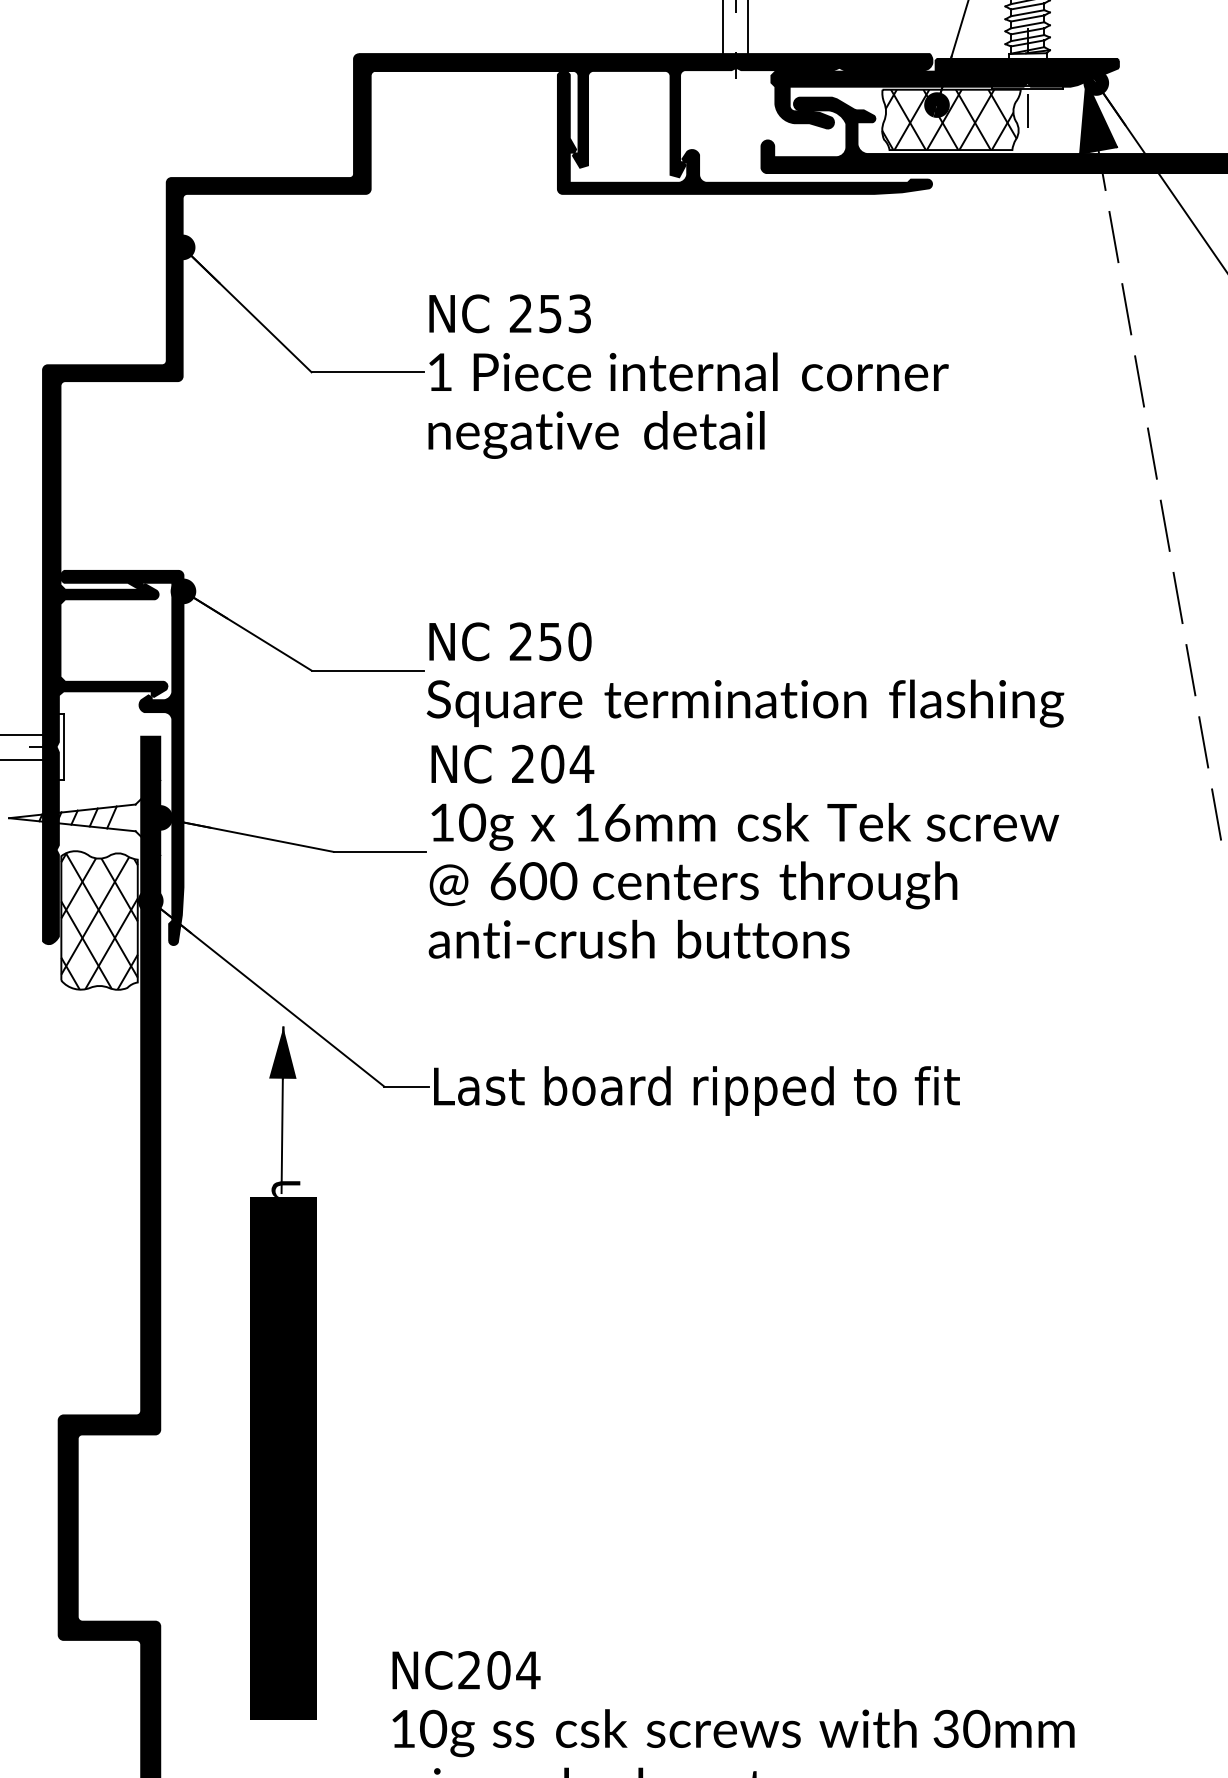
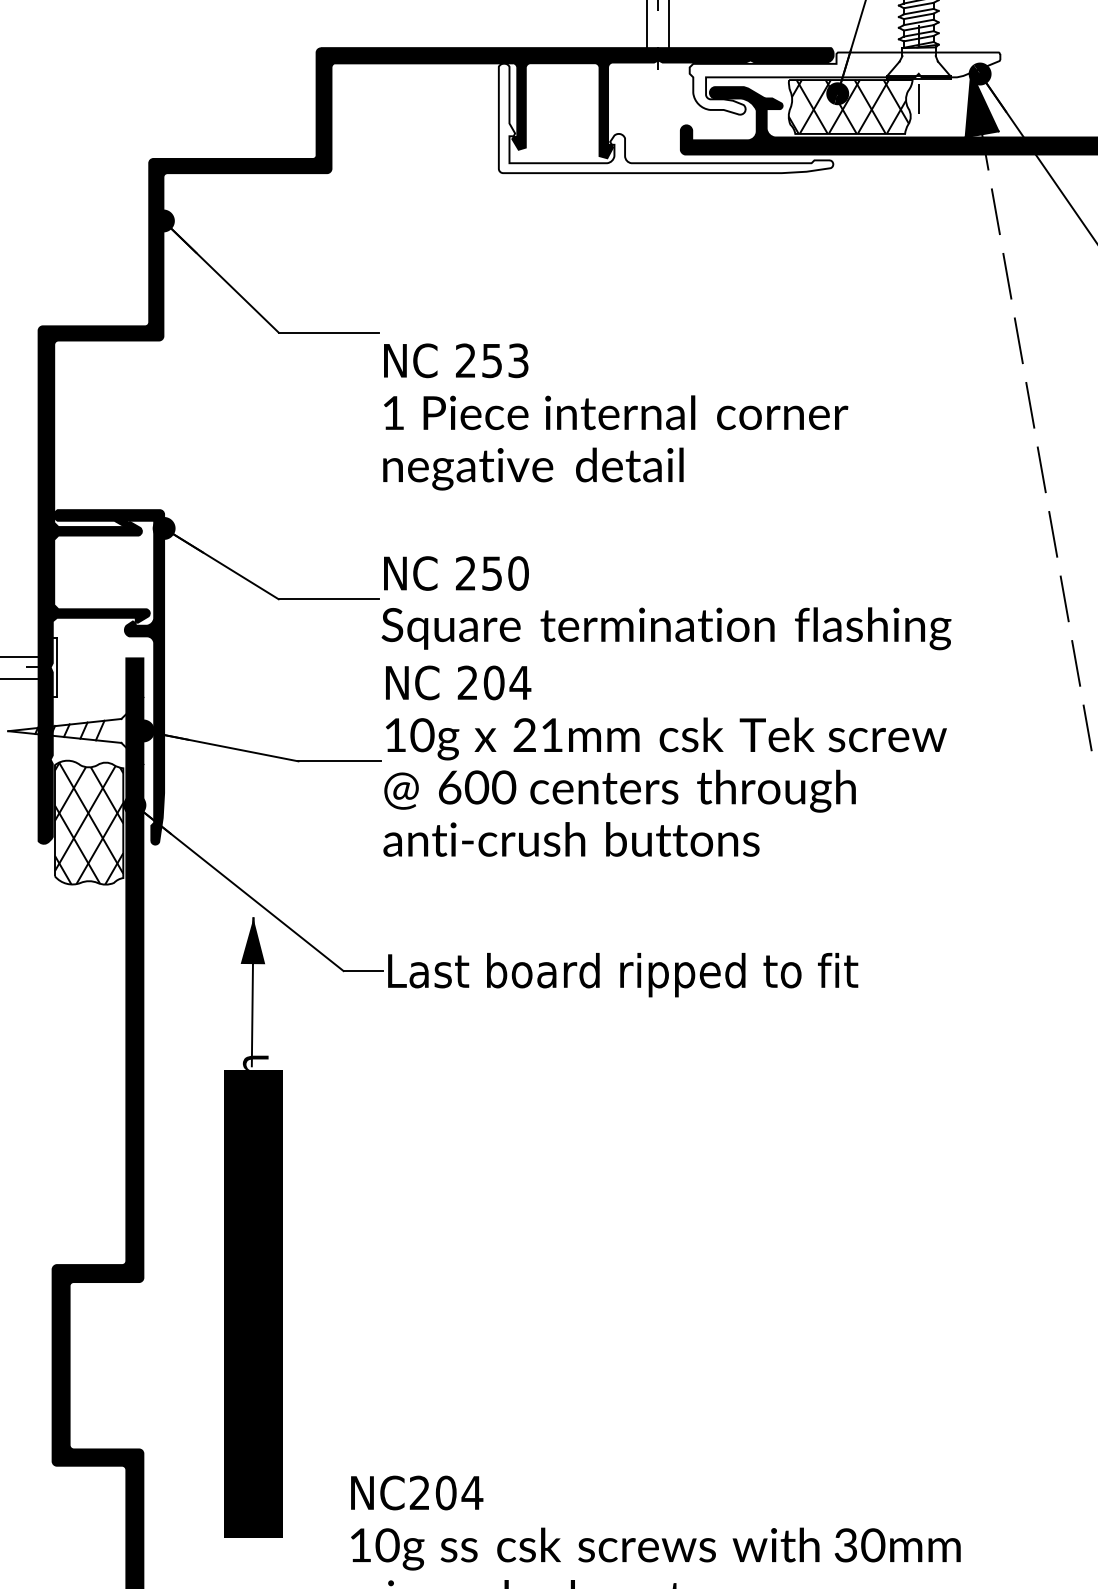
fill: (944, 93) -> (844, 83), removed
fill: (744, 132) -> (665, 118), removed
text: (688, 376) -> (615, 416), moved
text: (602, 822) -> (538, 735), 16mm -> 21mm

